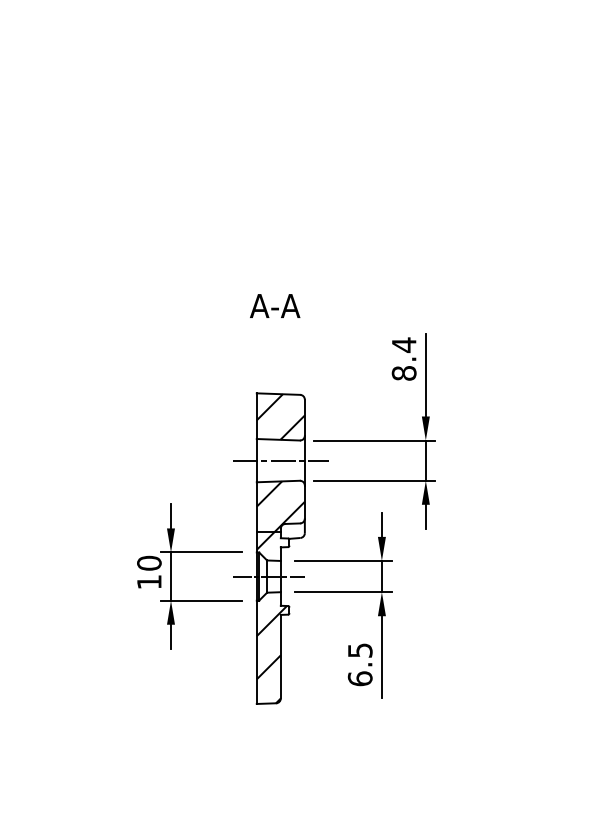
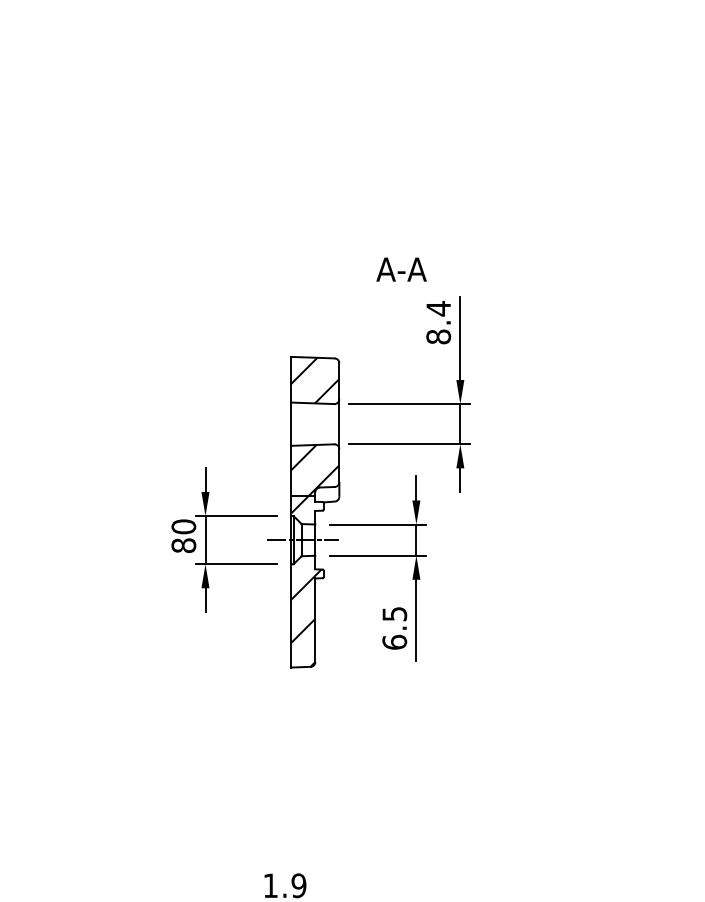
text: (275, 305) -> (401, 269), moved
line: (281, 460) -> (315, 424), removed
text: (149, 581) -> (183, 545), 10 -> 80

